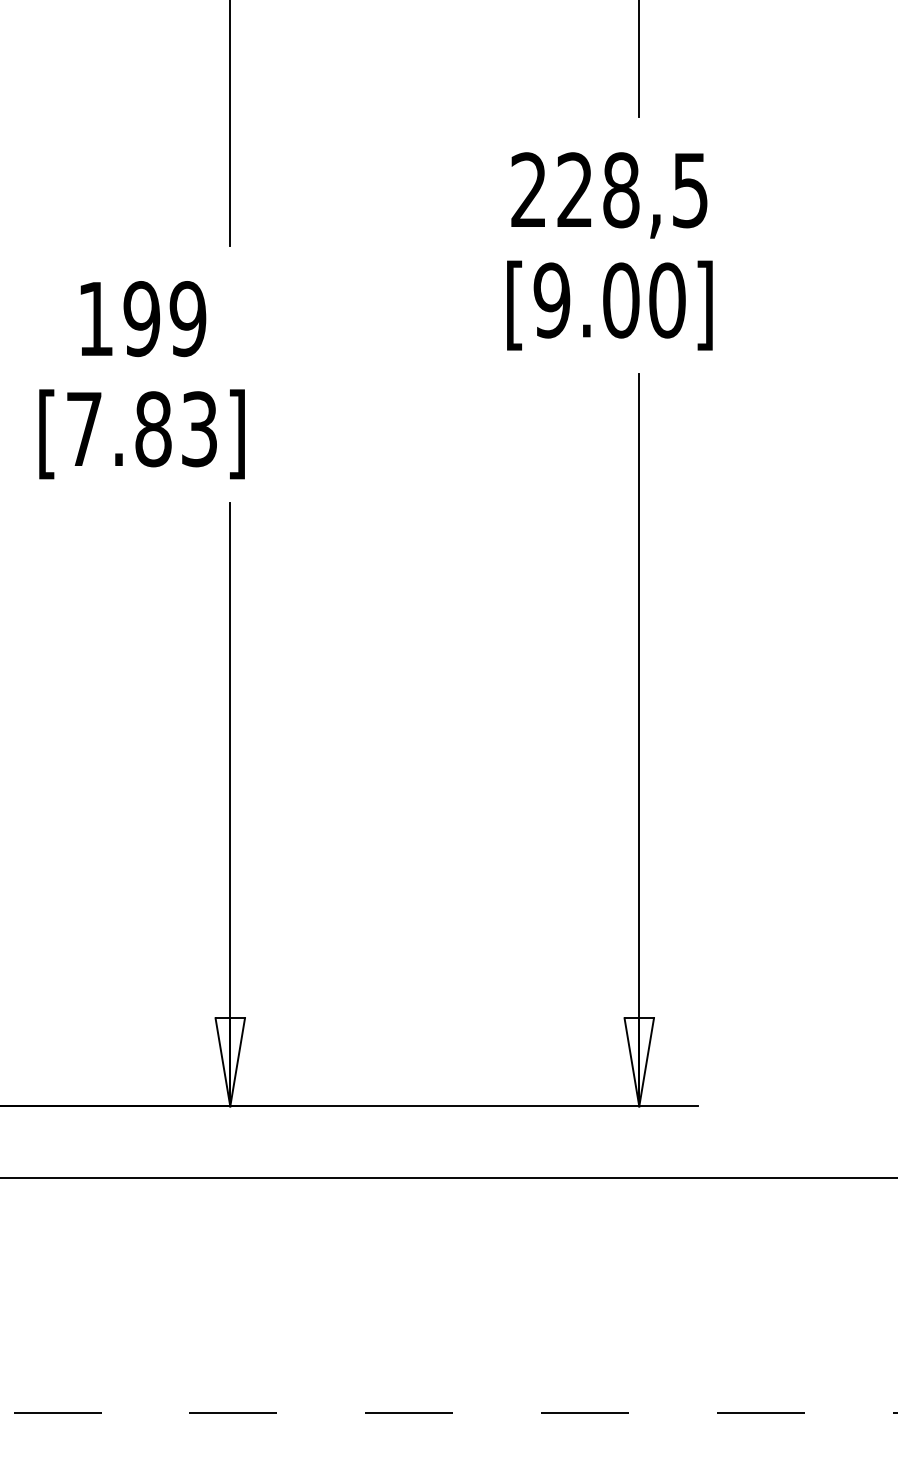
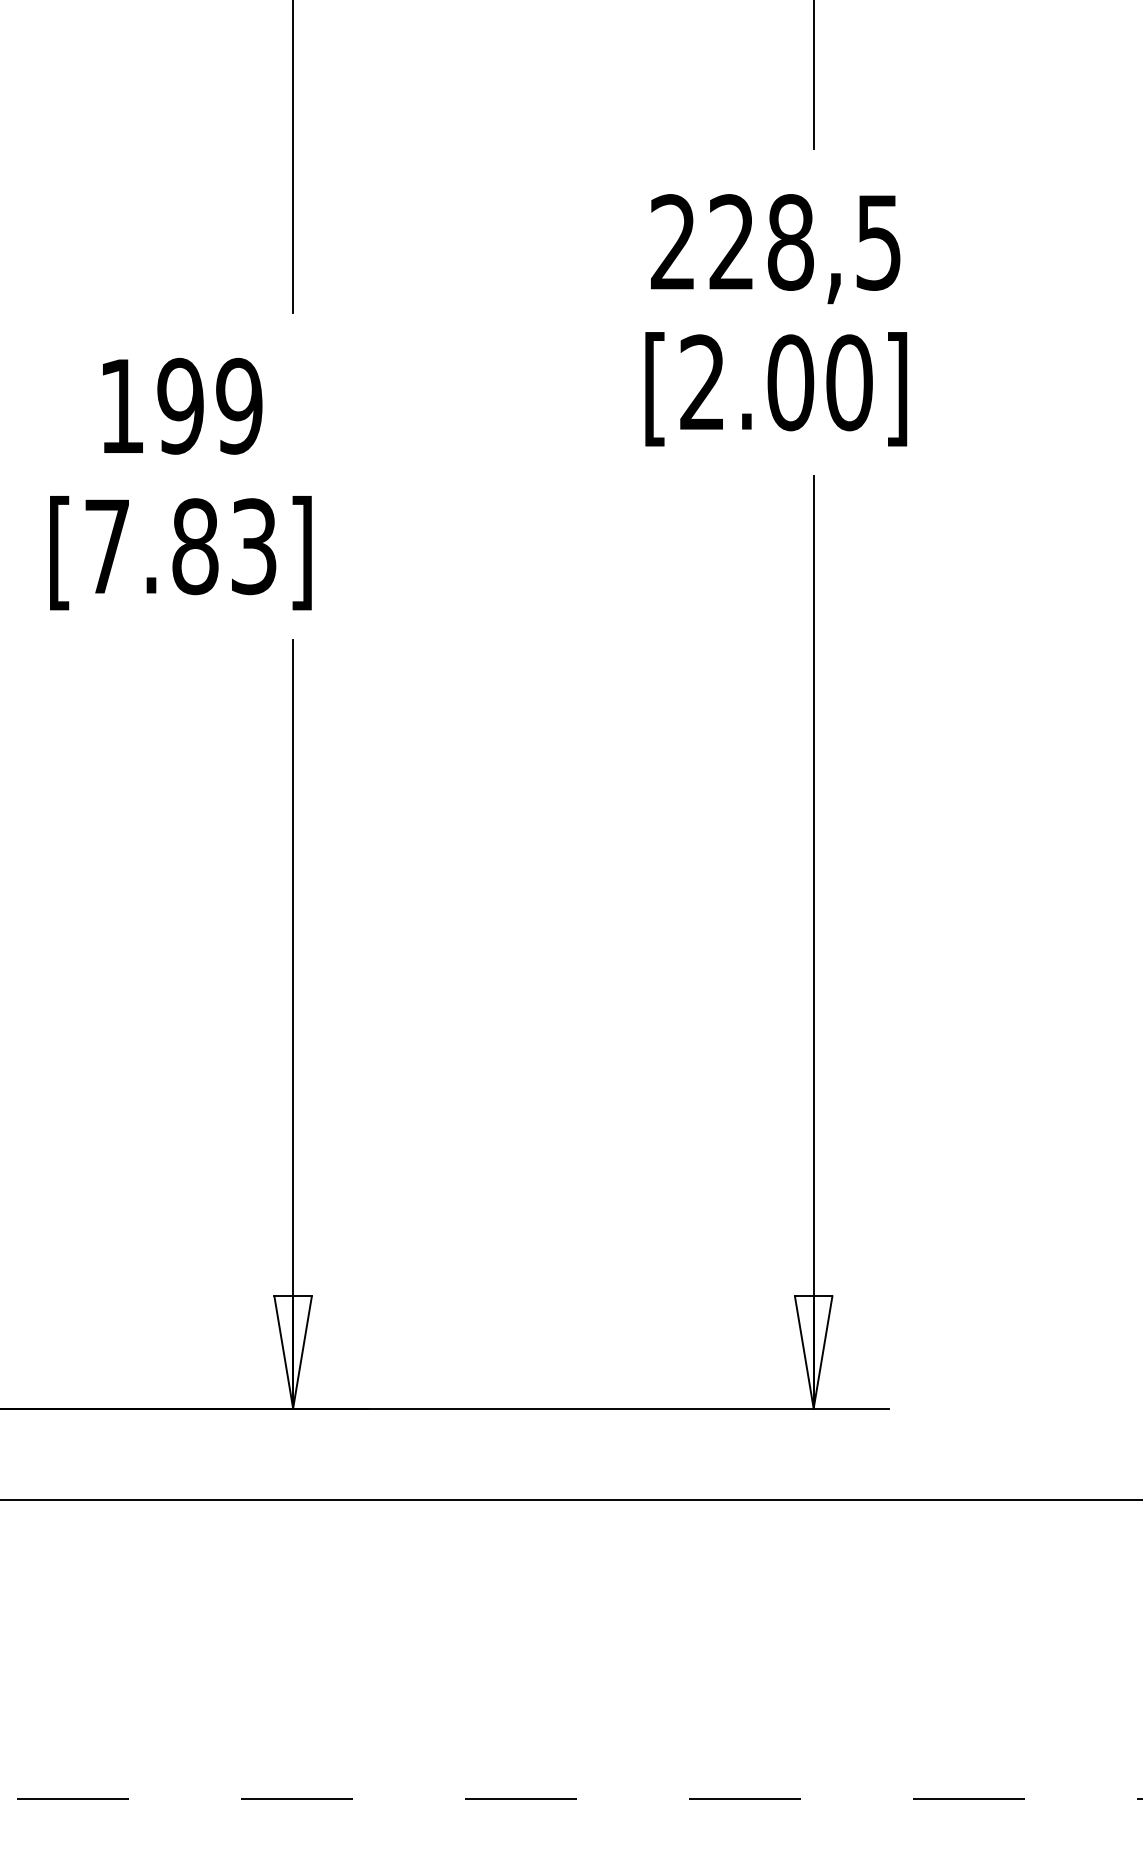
text: (551, 300) -> (702, 382), [9.00] -> [2.00]

